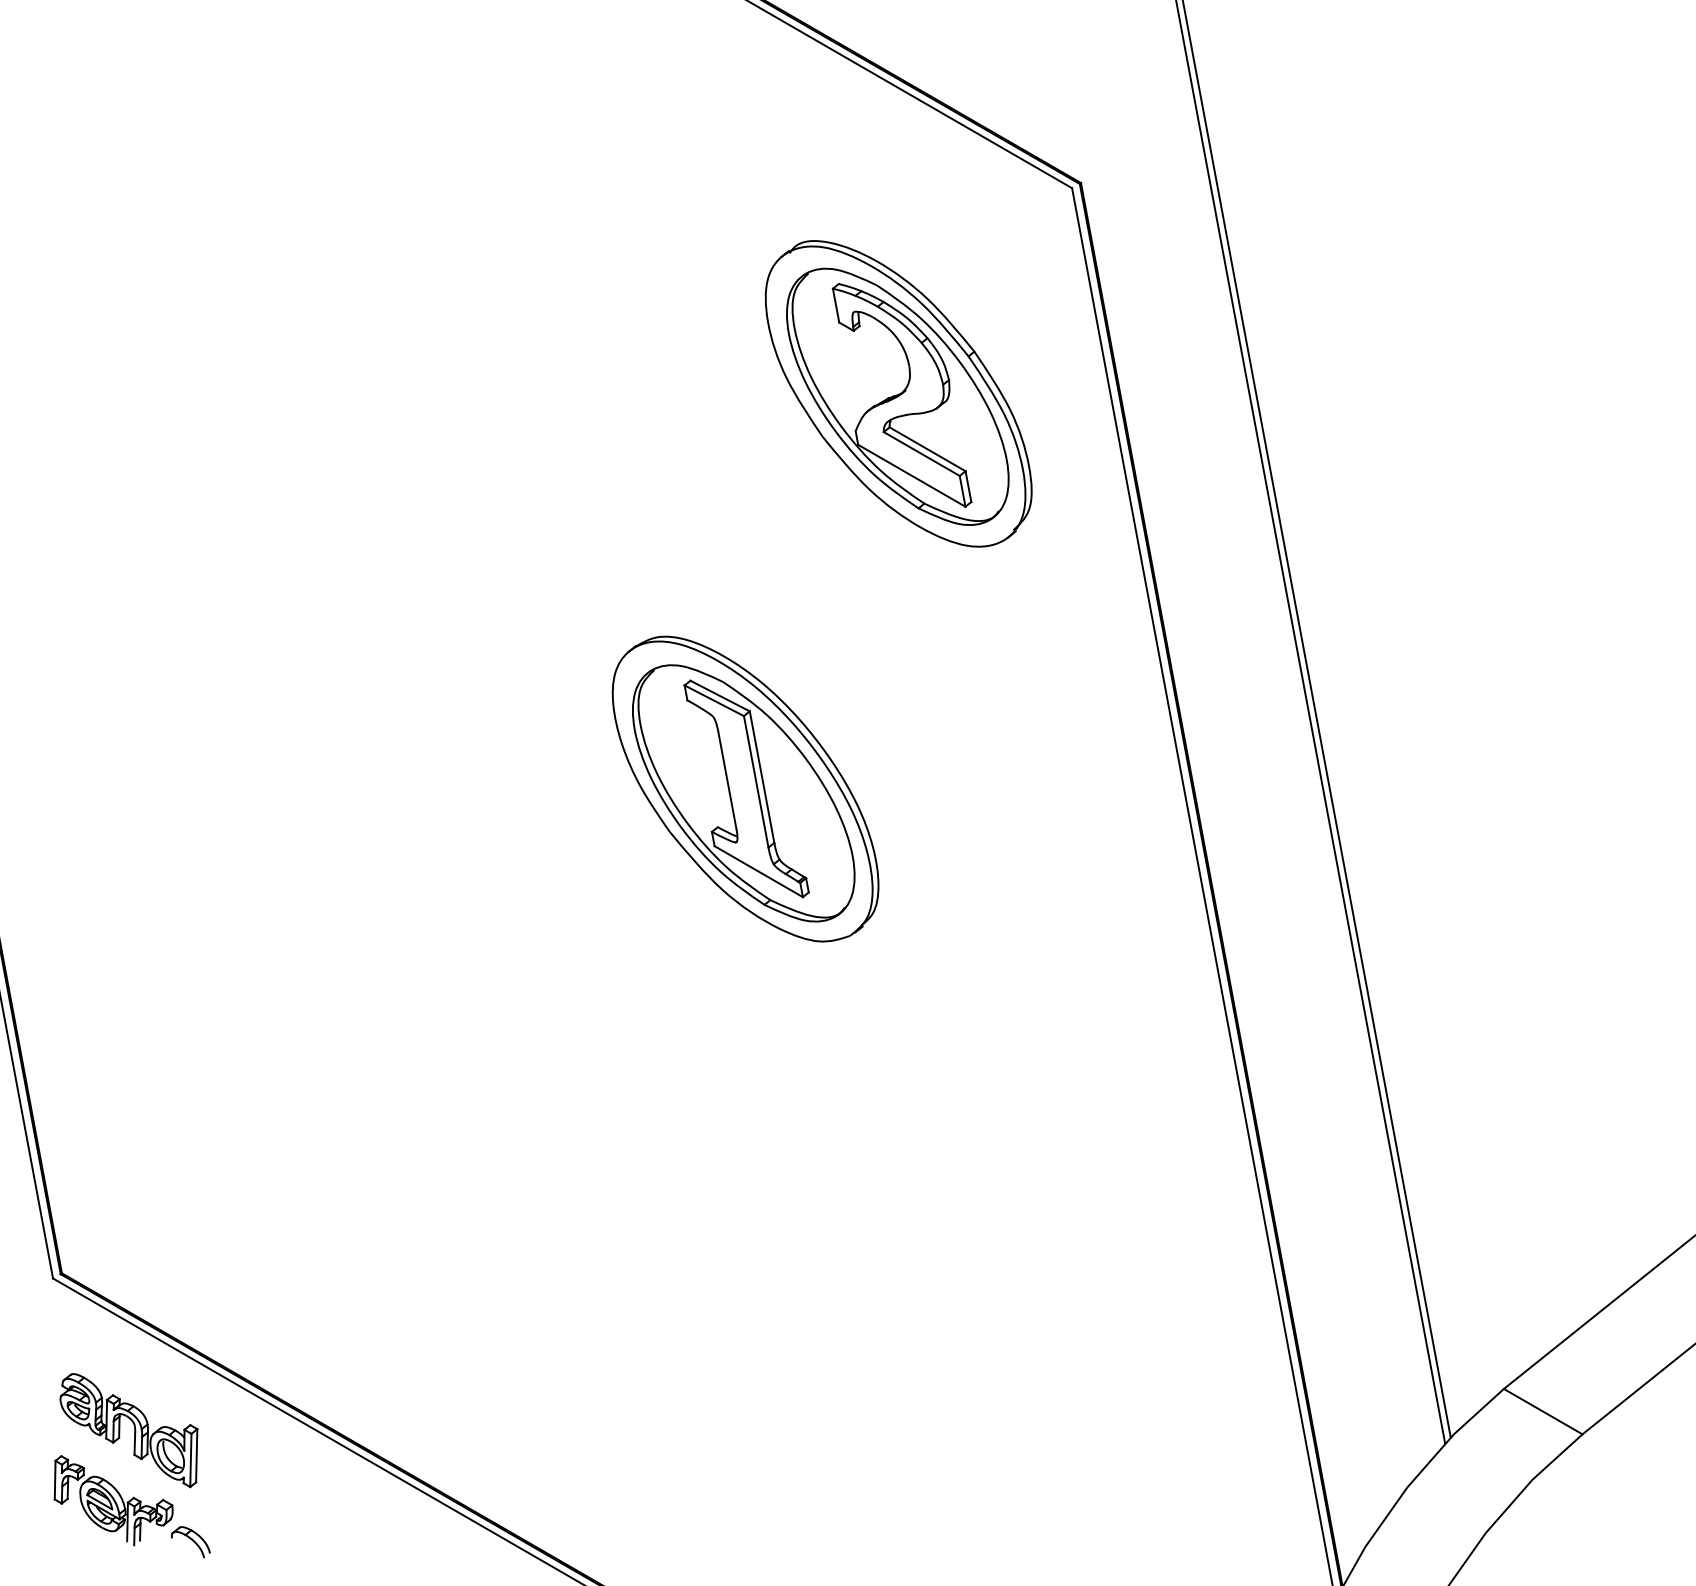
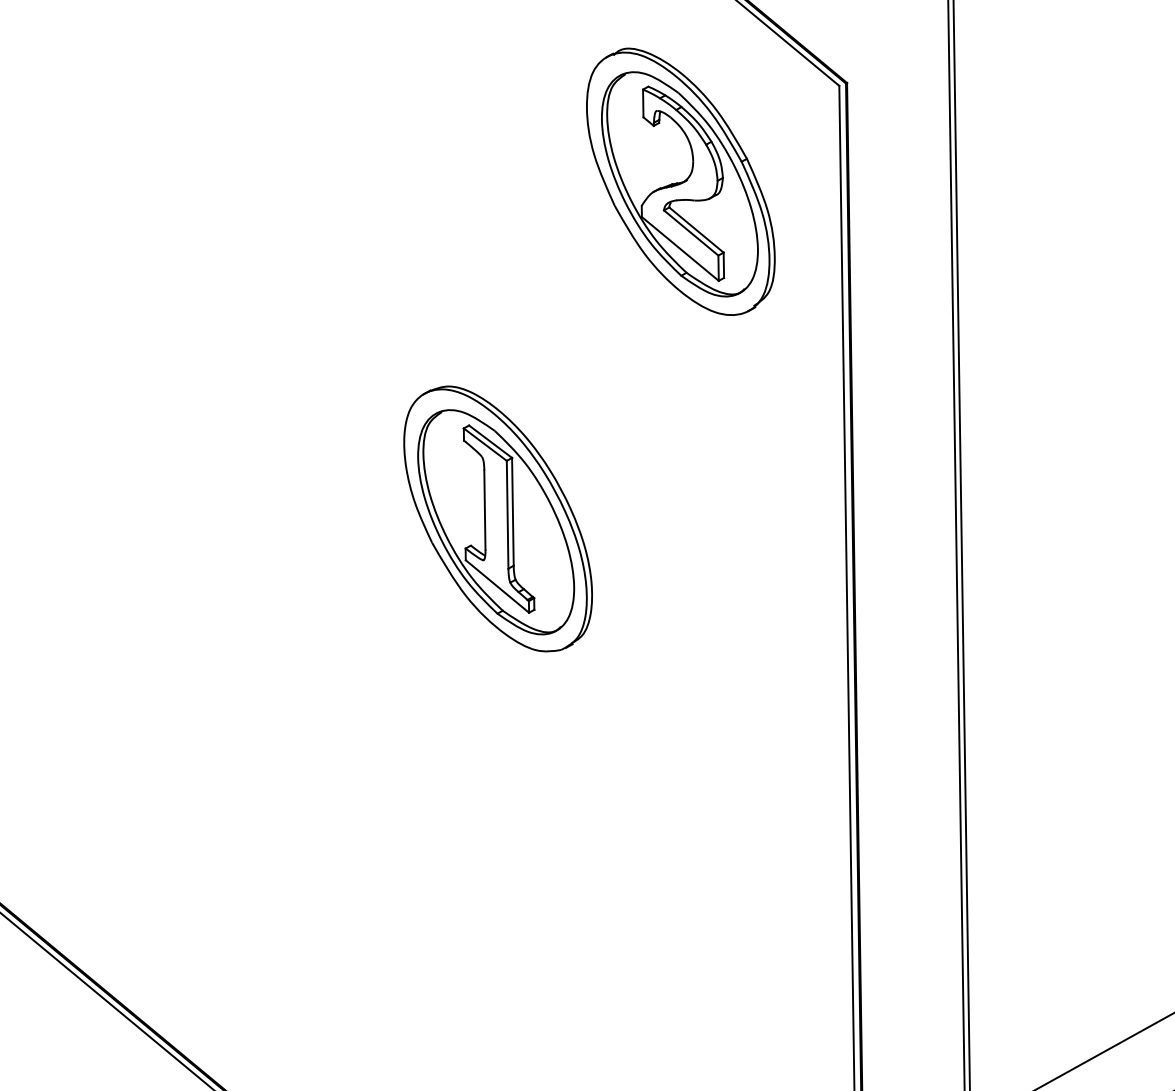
part: (898, 393) -> (680, 181), moved

